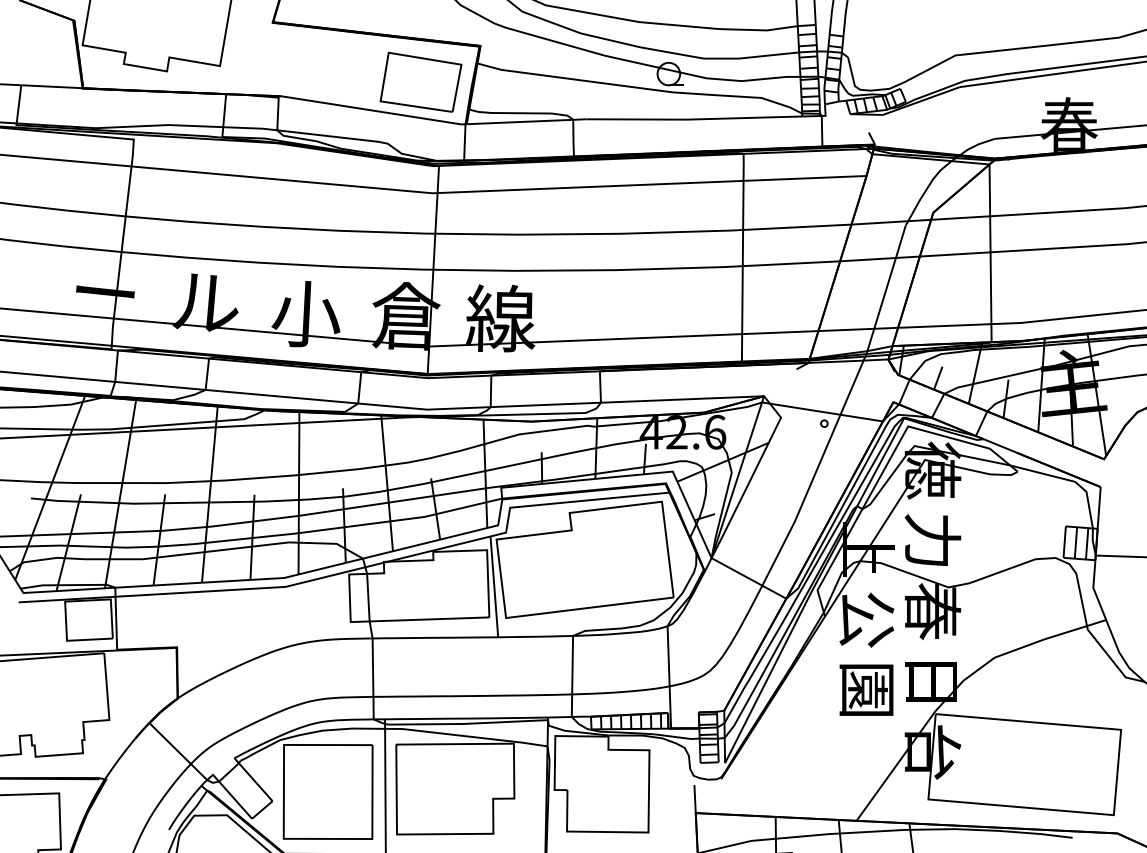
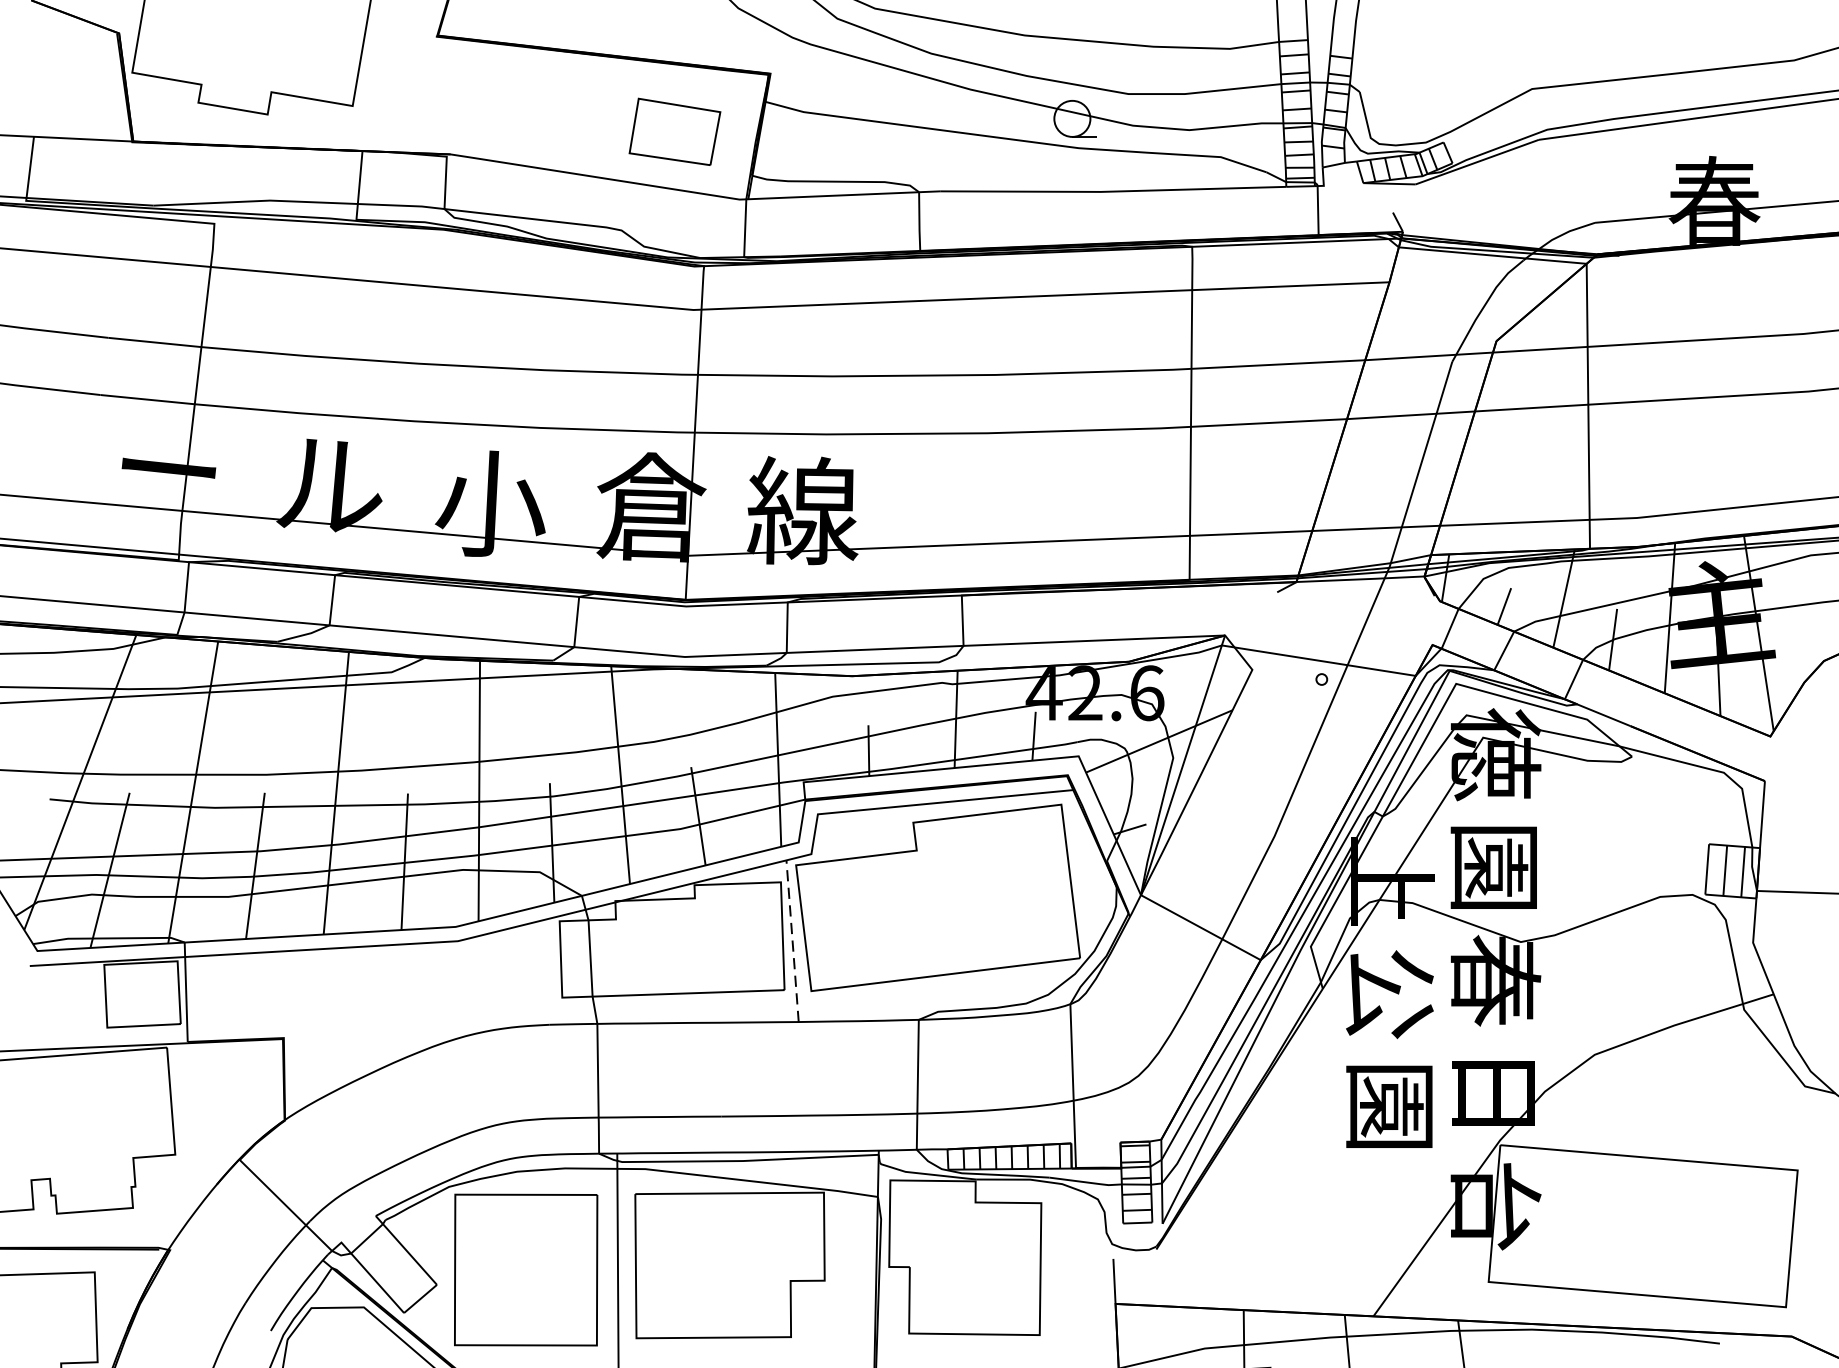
part: (420, 81) -> (674, 130), size x0.7
text: (932, 540) -> (1495, 866), 力 -> 園
line: (494, 586) -> (792, 940), solid -> dashed

